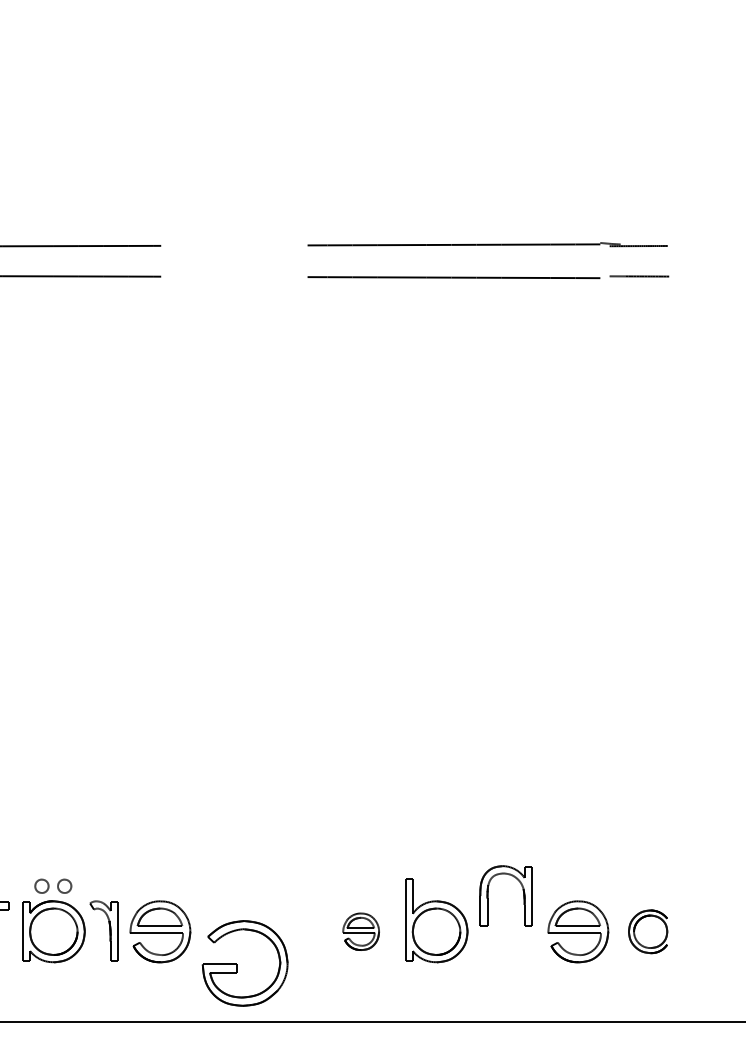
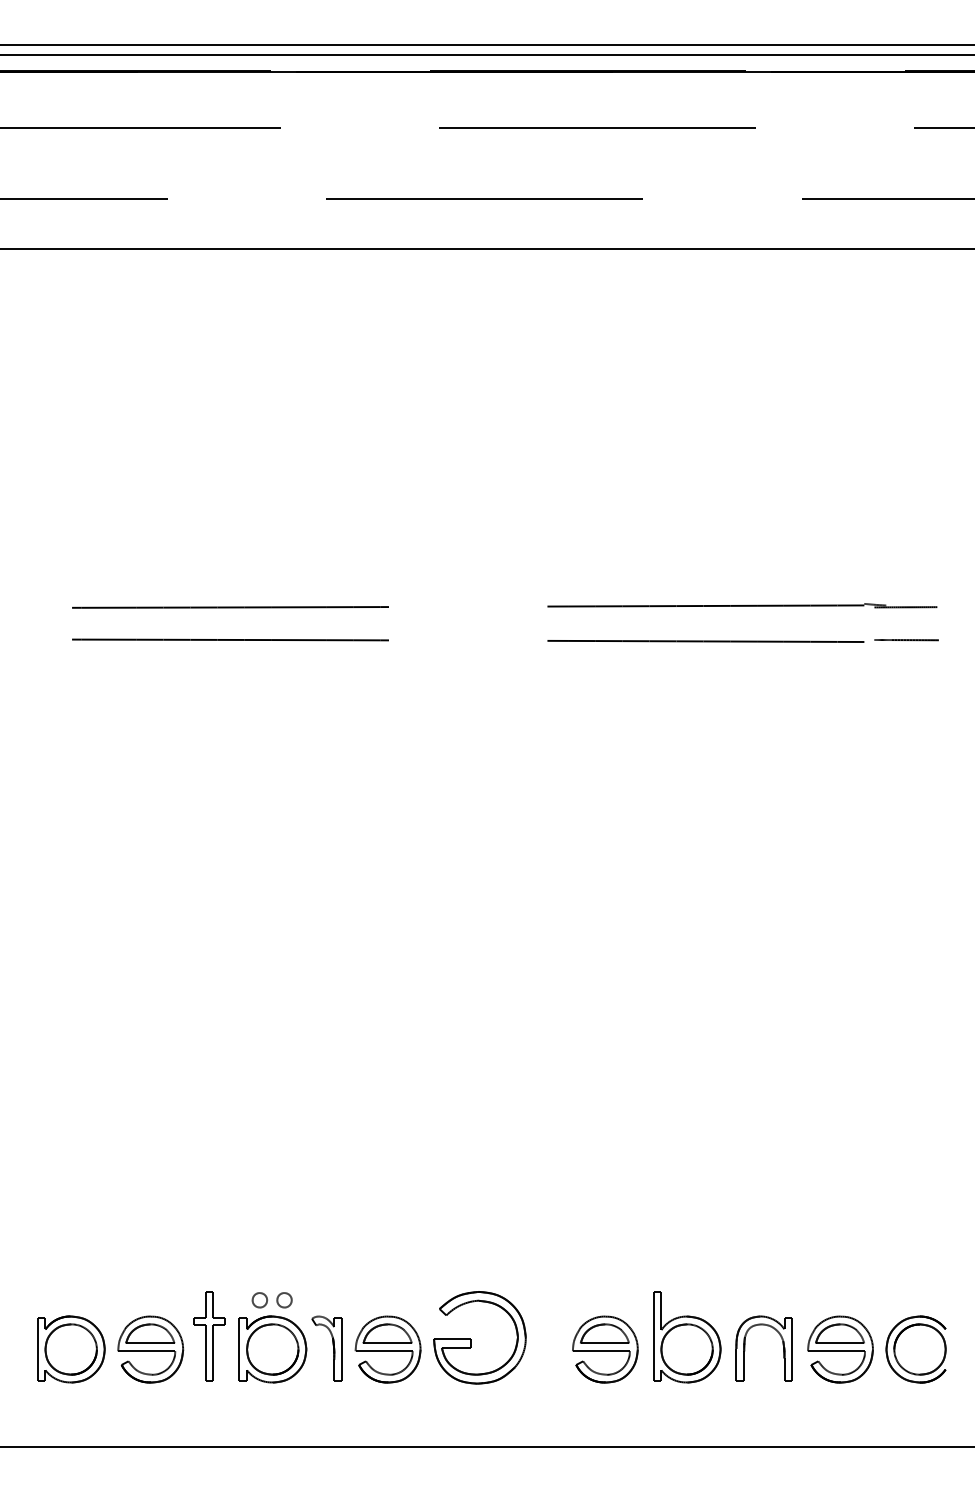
part: (488, 895) -> (745, 1348), moved
part: (361, 931) -> (605, 1349), size x1.67
part: (647, 931) -> (915, 1349), size x1.43
part: (237, 965) -> (471, 1339), moved

